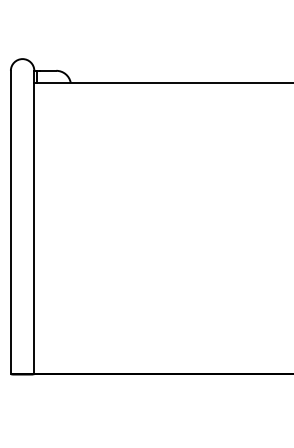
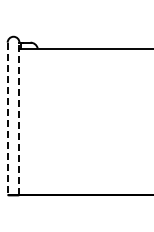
line: (34, 221) -> (19, 118), solid -> dashed
line: (10, 223) -> (7, 119), solid -> dashed

